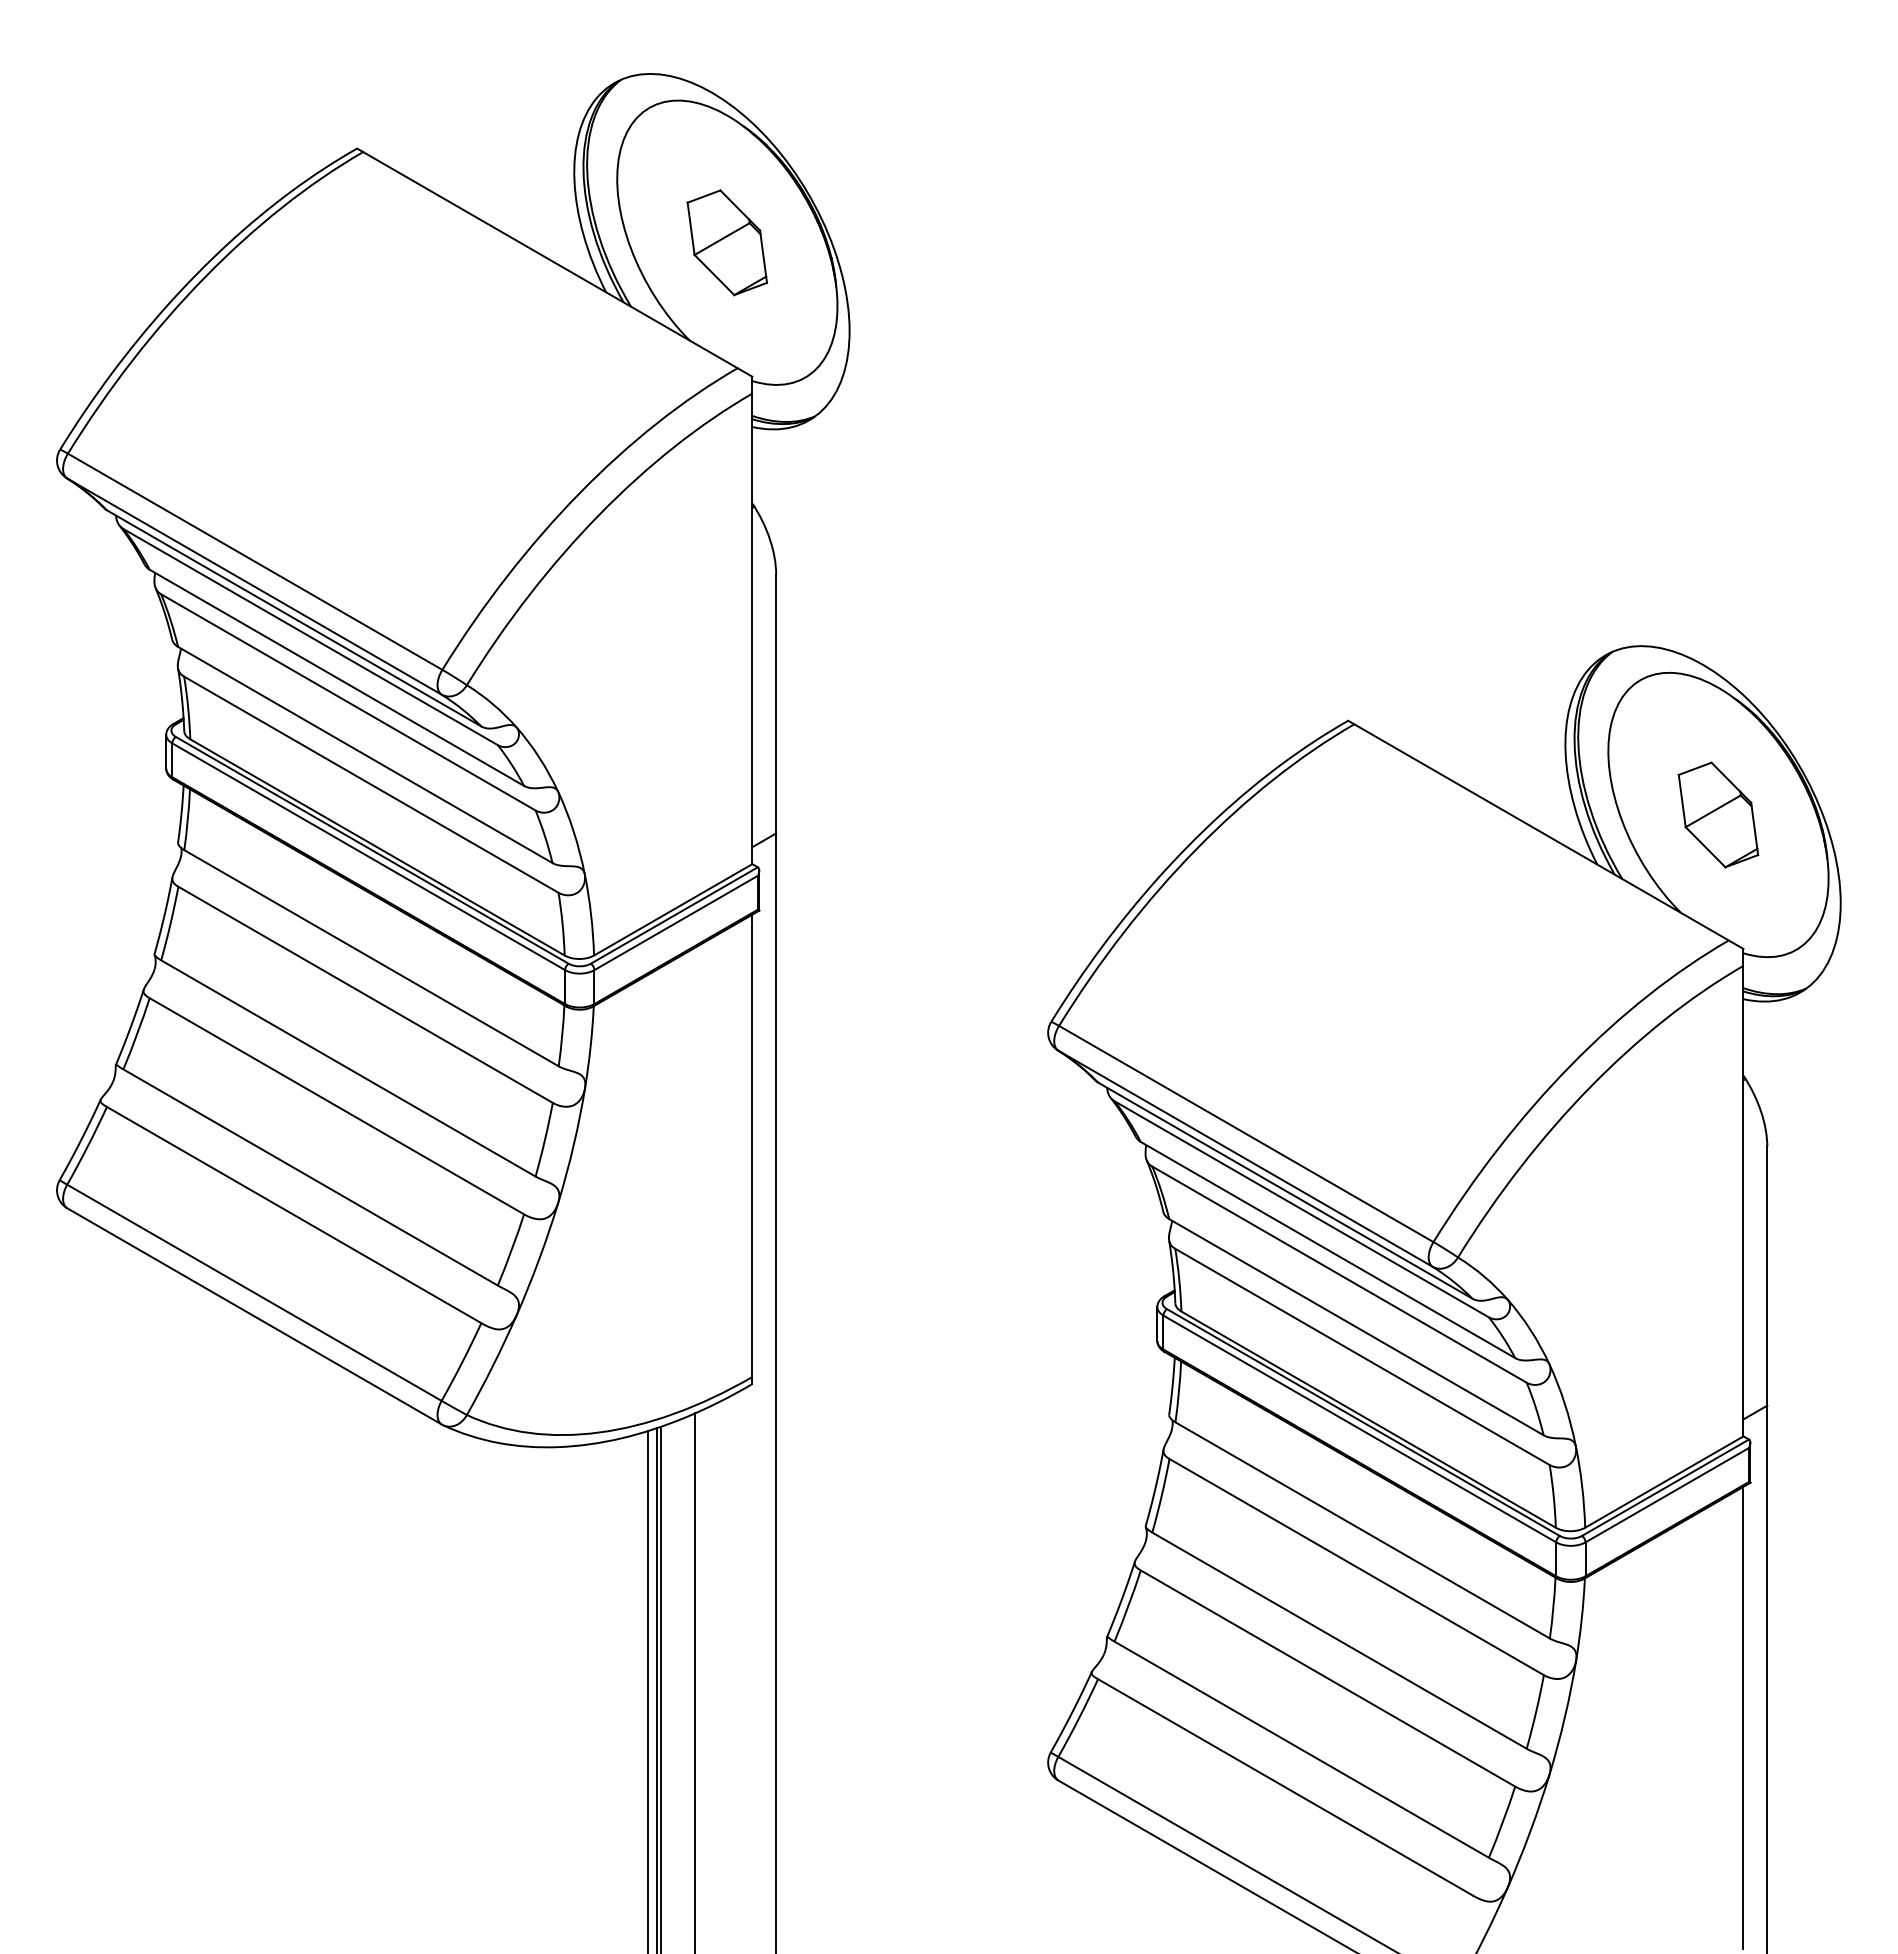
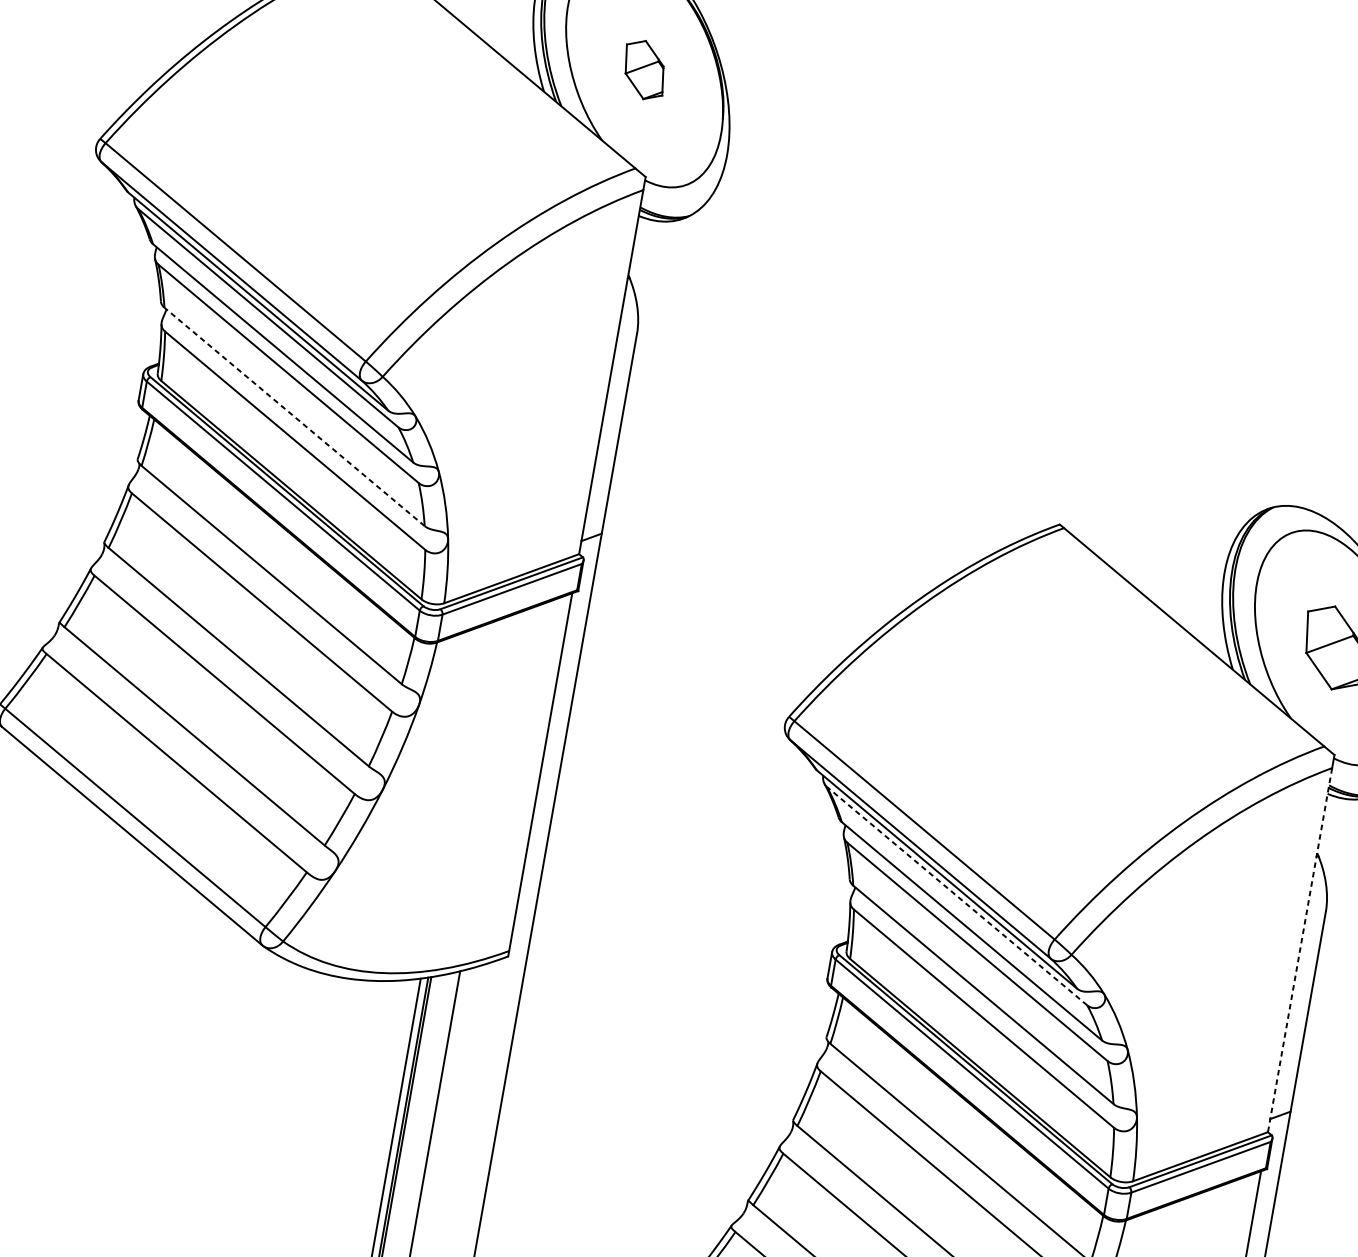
part: (727, 242) -> (644, 69), size x0.7
line: (364, 754) -> (294, 416), solid -> dashed
line: (1743, 1201) -> (1300, 950), solid -> dashed
line: (1301, 1209) -> (956, 896), solid -> dashed

